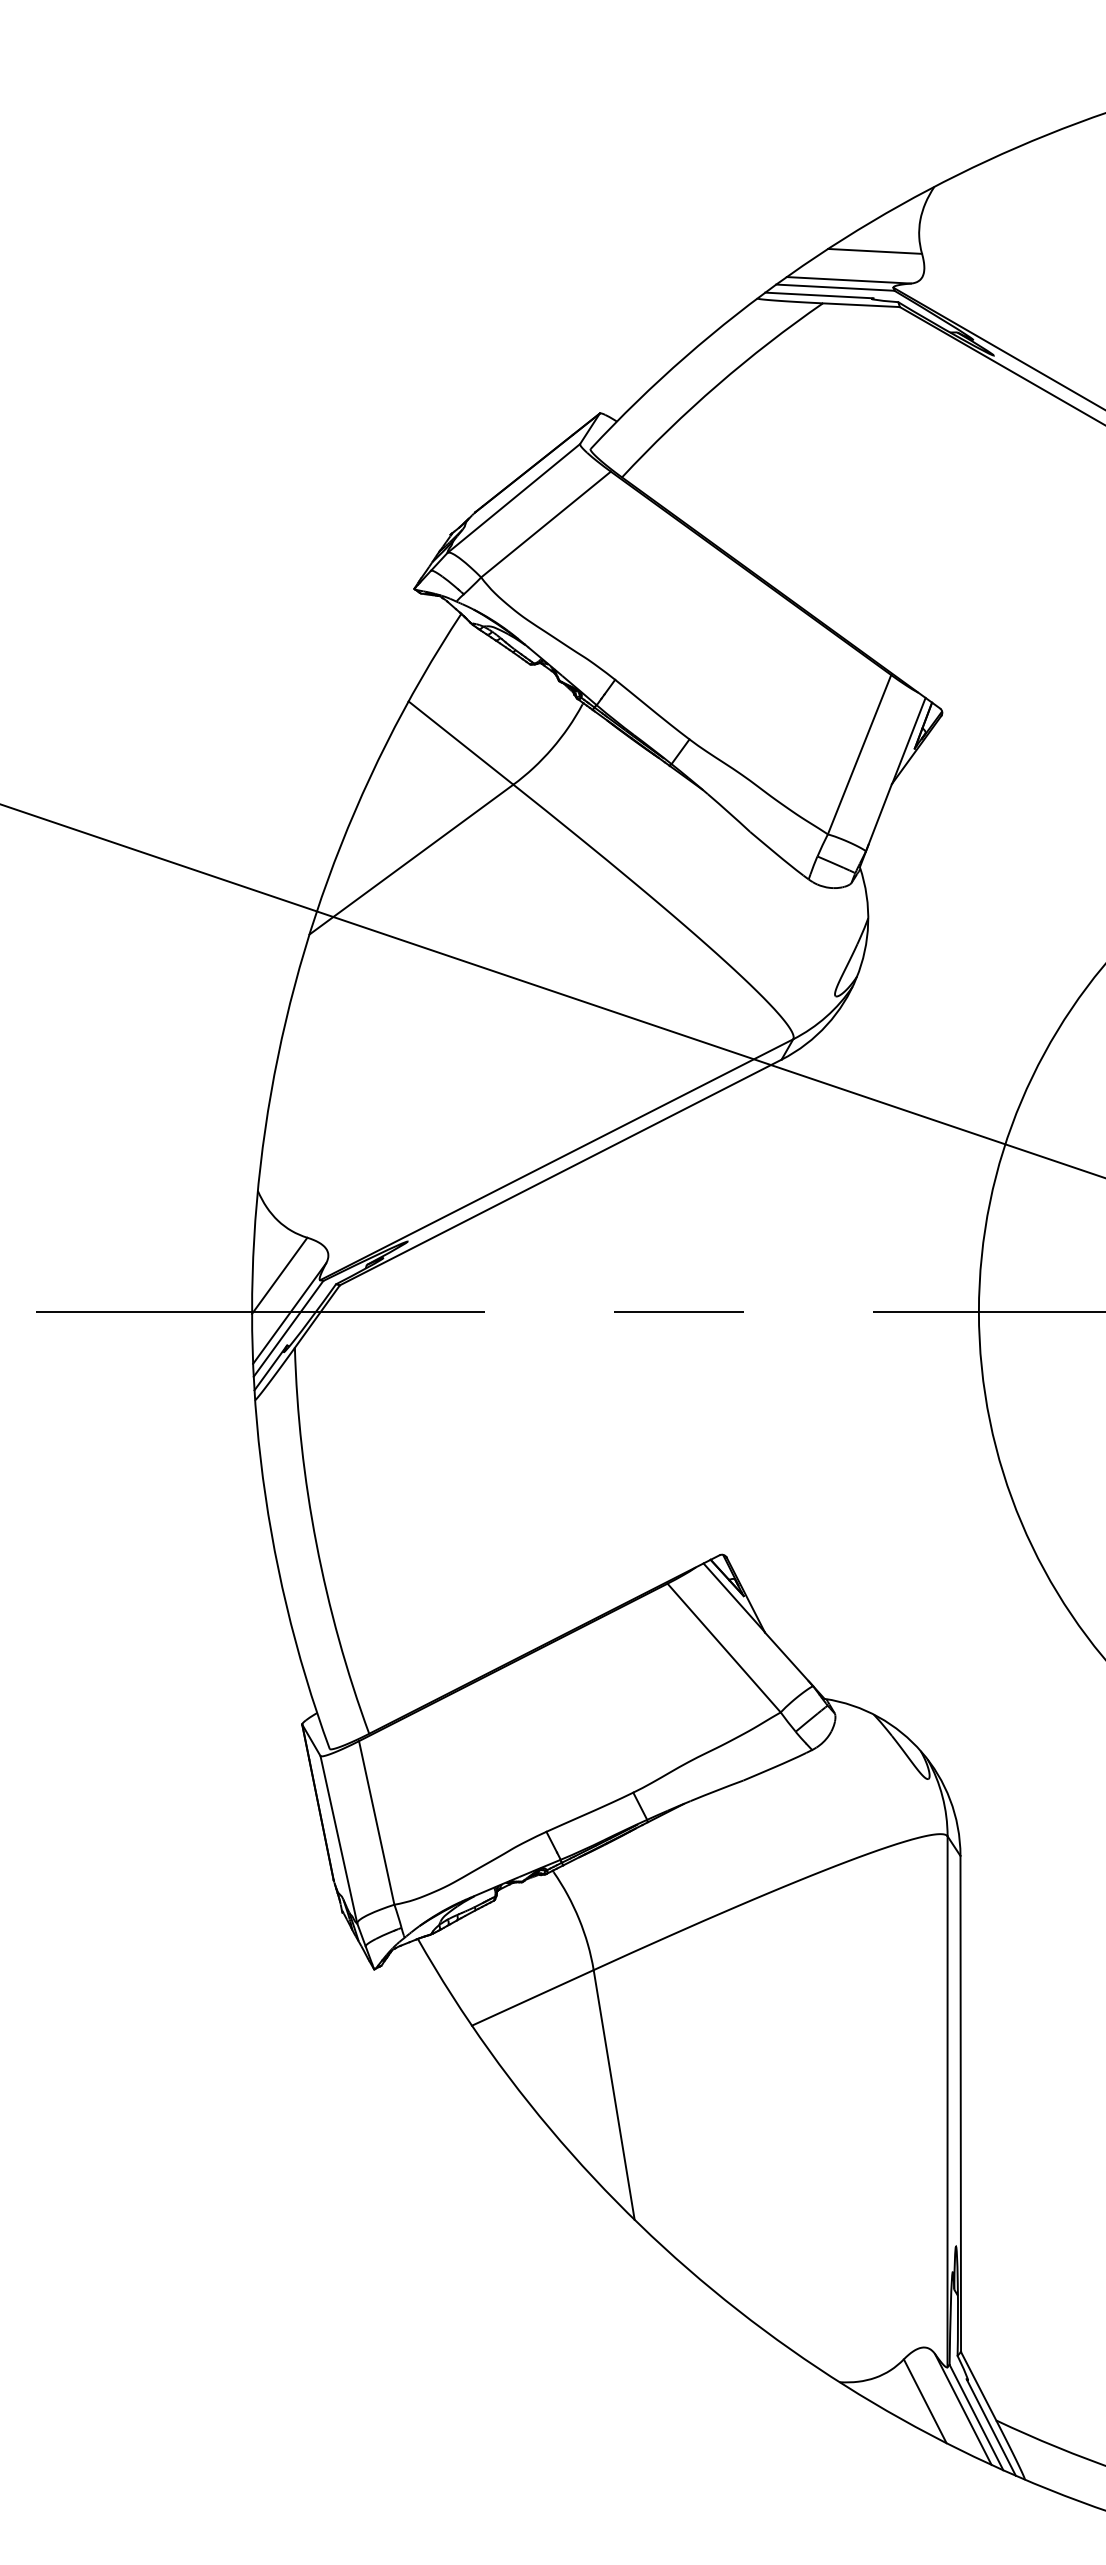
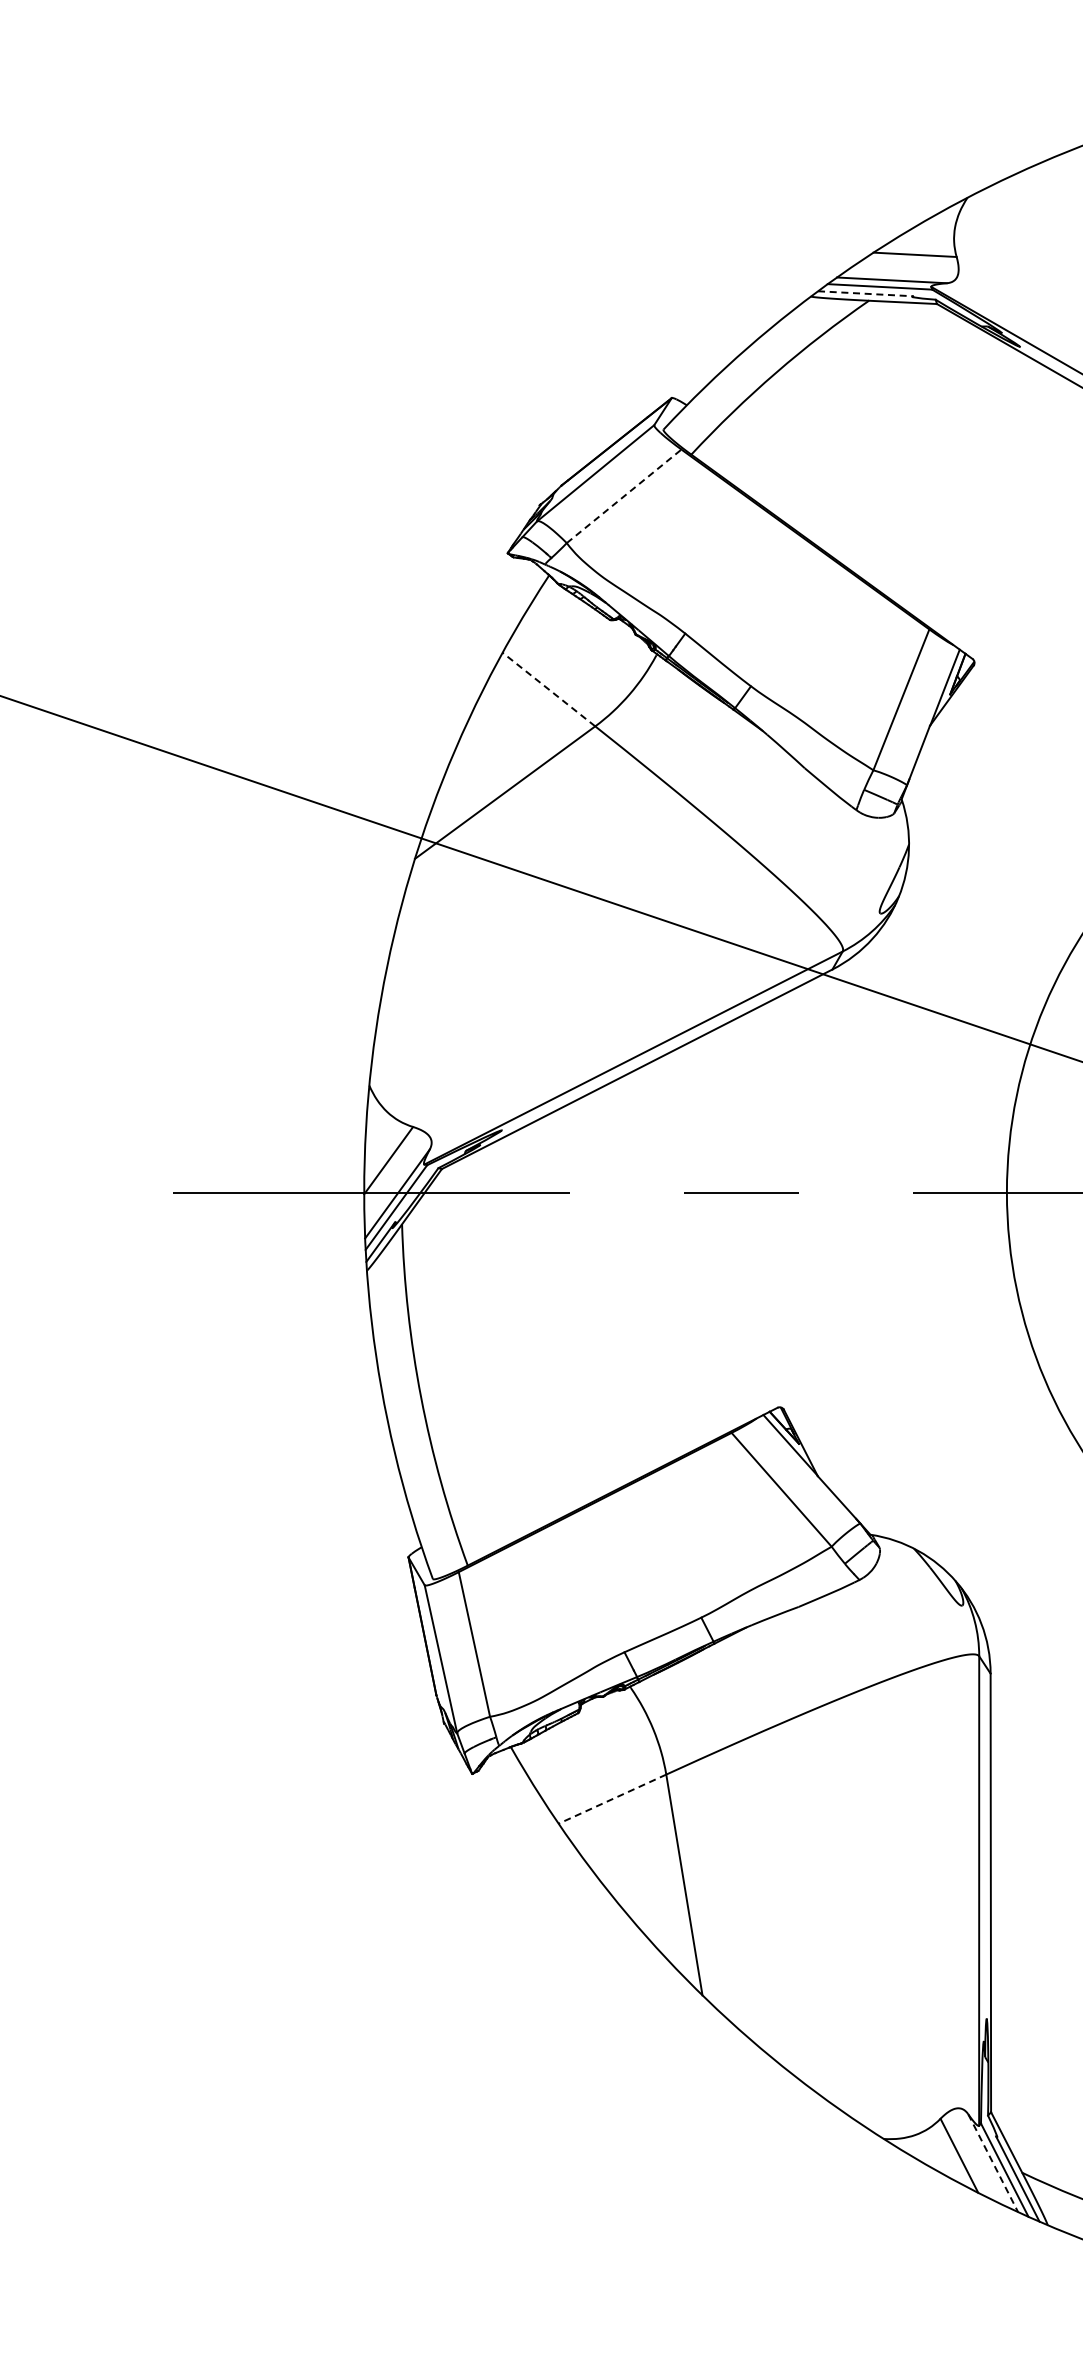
line: (818, 295) -> (865, 293), solid -> dashed
line: (546, 524) -> (624, 496), solid -> dashed
line: (460, 742) -> (548, 689), solid -> dashed
line: (532, 1998) -> (612, 1799), solid -> dashed
line: (963, 2409) -> (993, 2163), solid -> dashed

